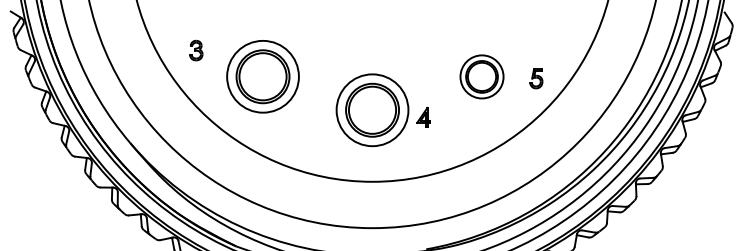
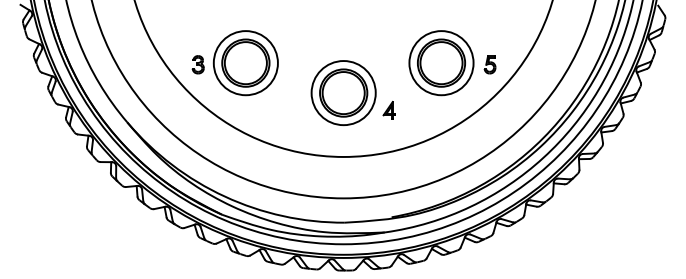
part: (195, 50) -> (197, 64), moved
part: (482, 77) -> (441, 63), size x1.67
part: (422, 116) -> (388, 109), moved

